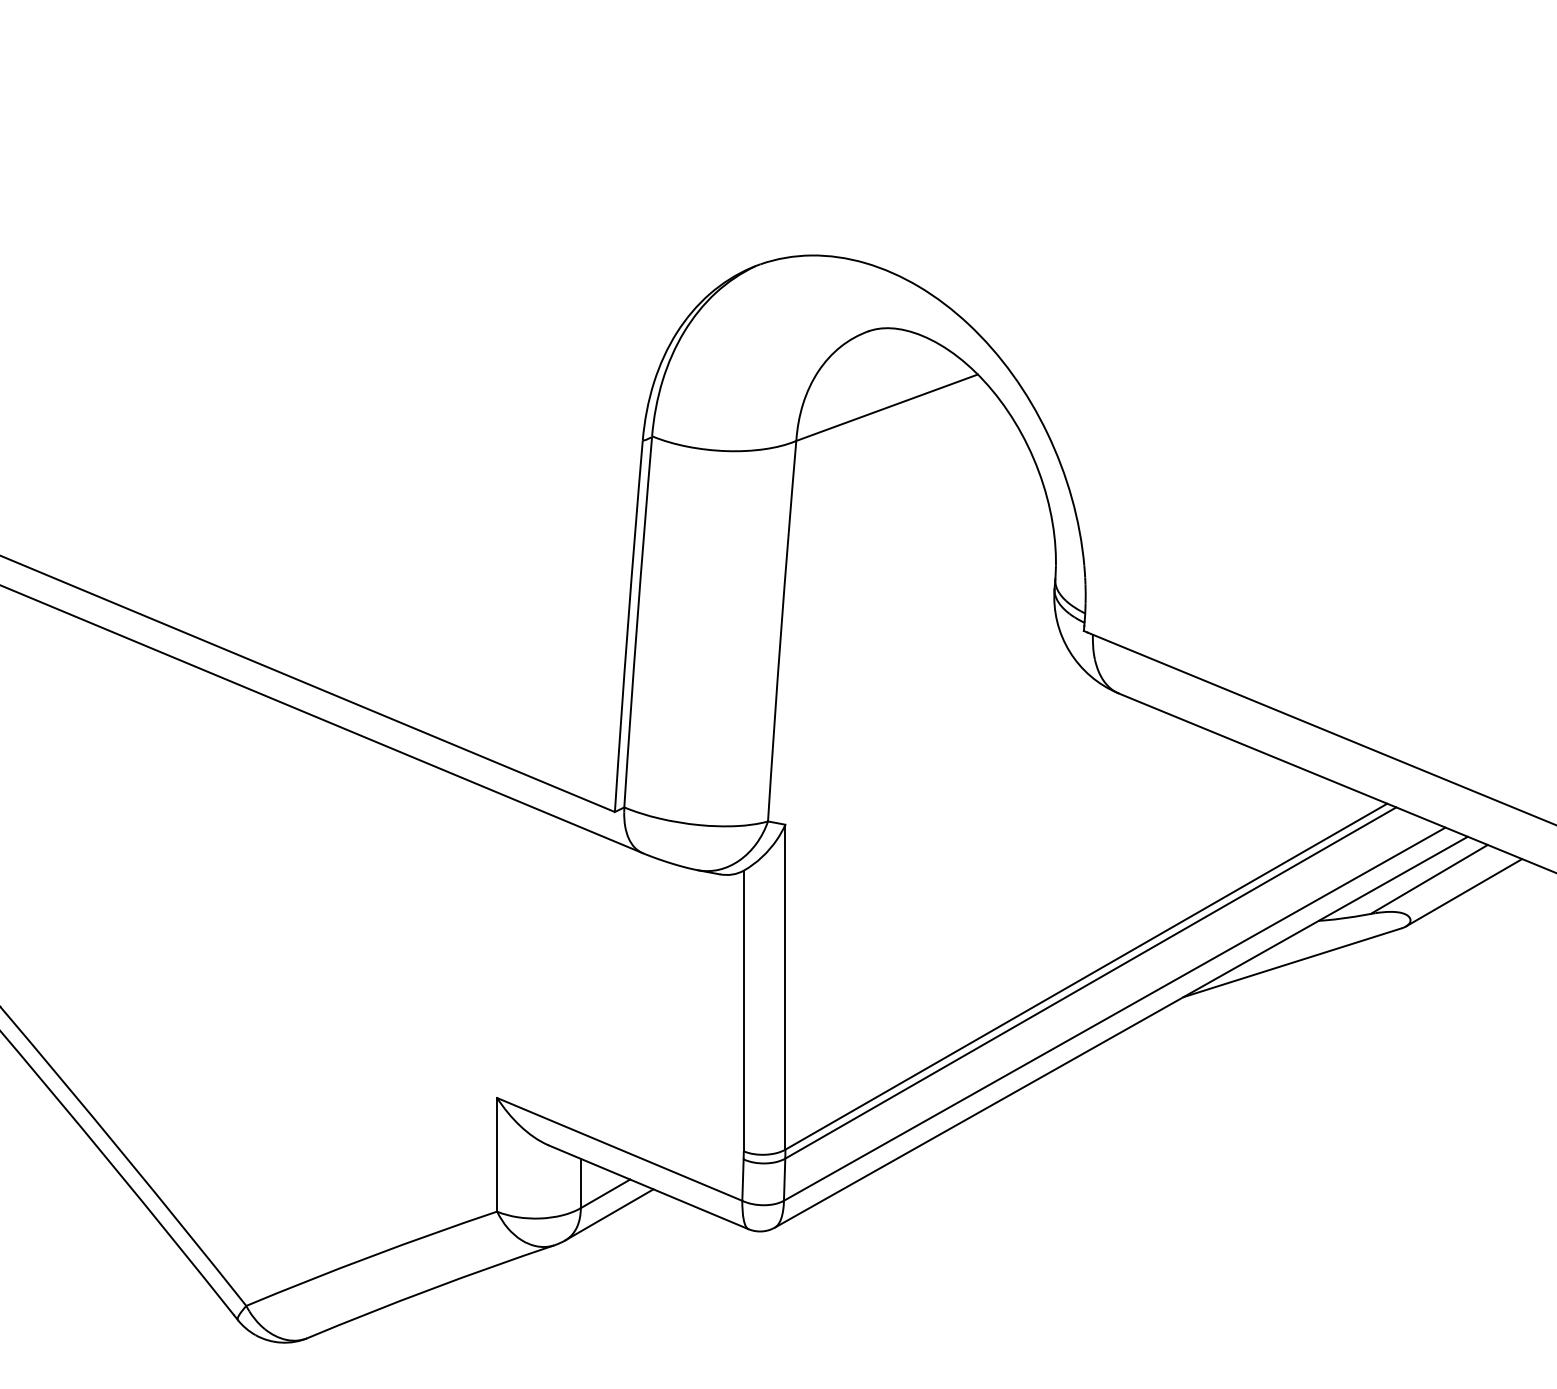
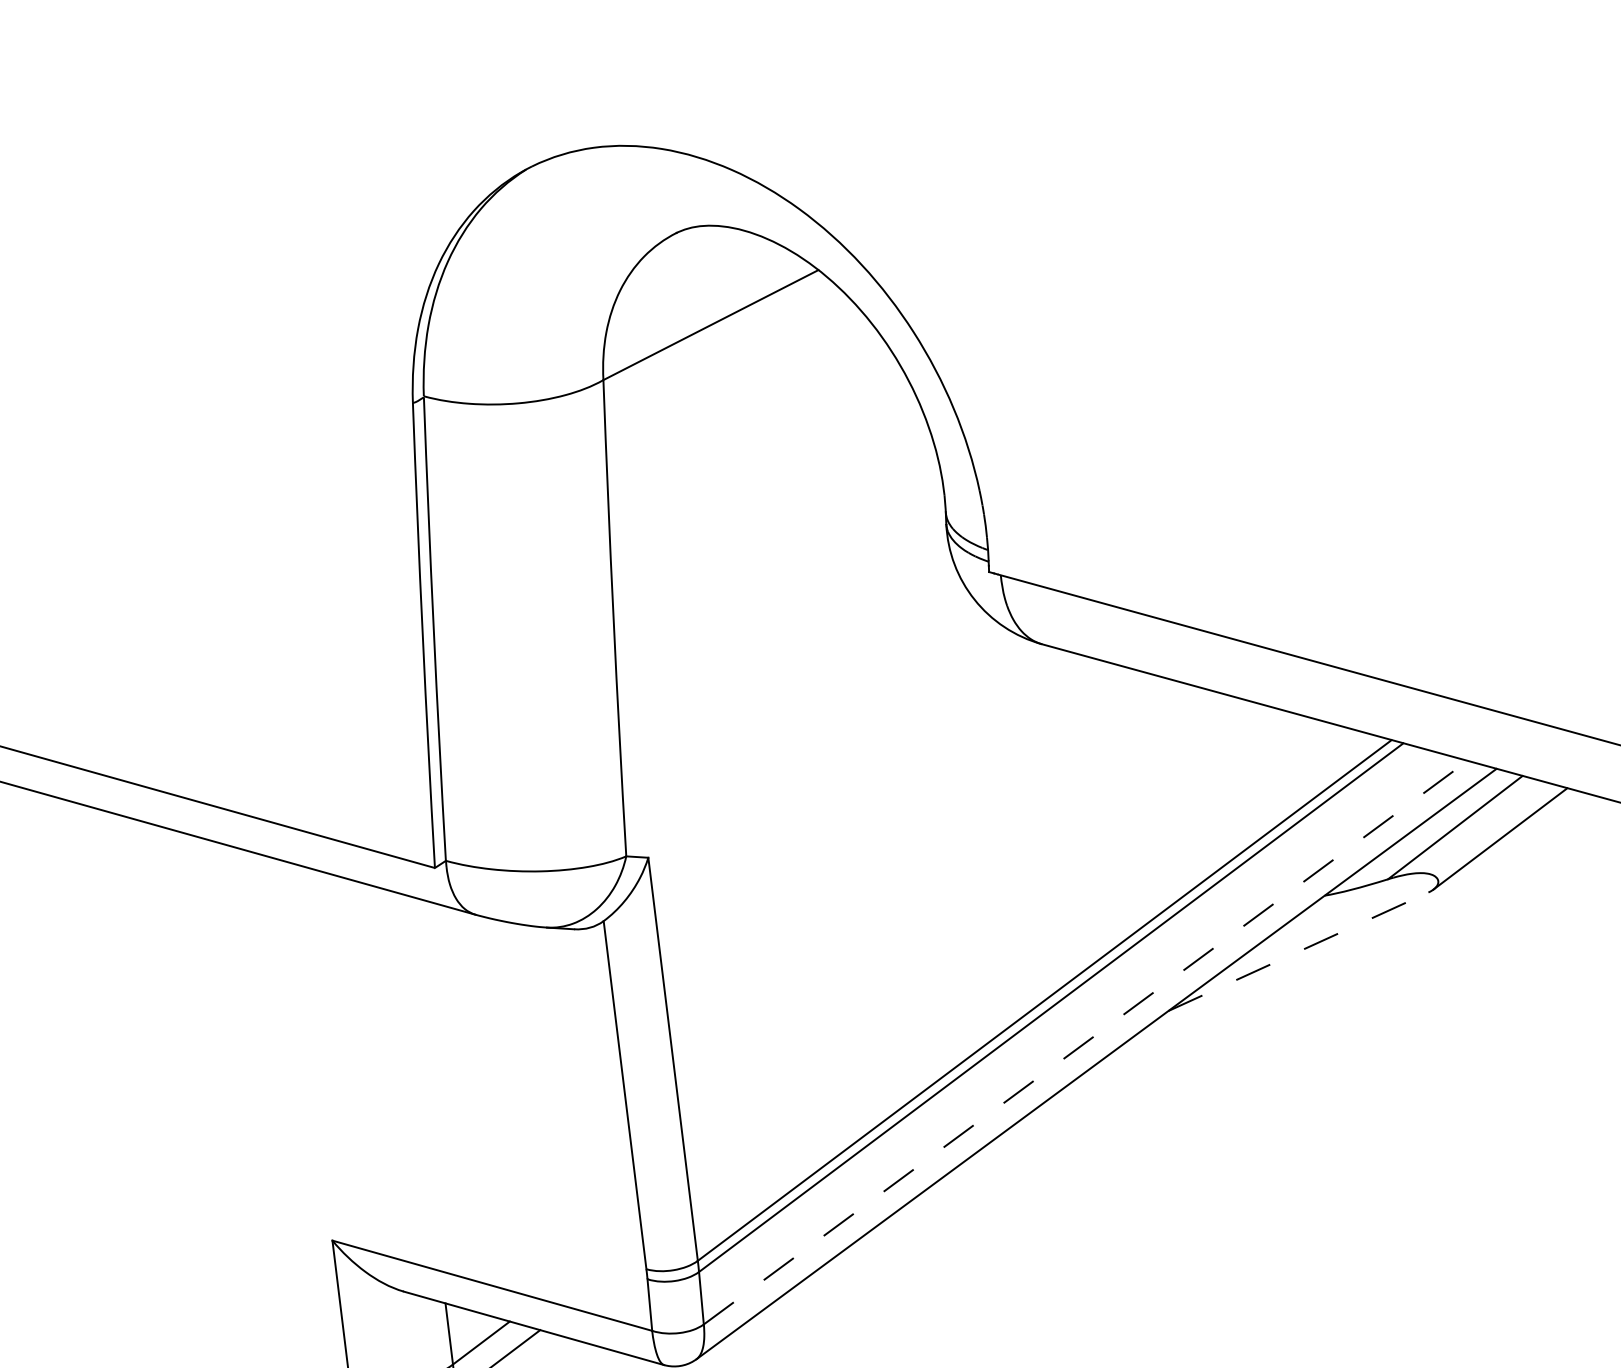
line: (1292, 962) -> (1298, 951), solid -> dashed
line: (1114, 1014) -> (1085, 1043), solid -> dashed

